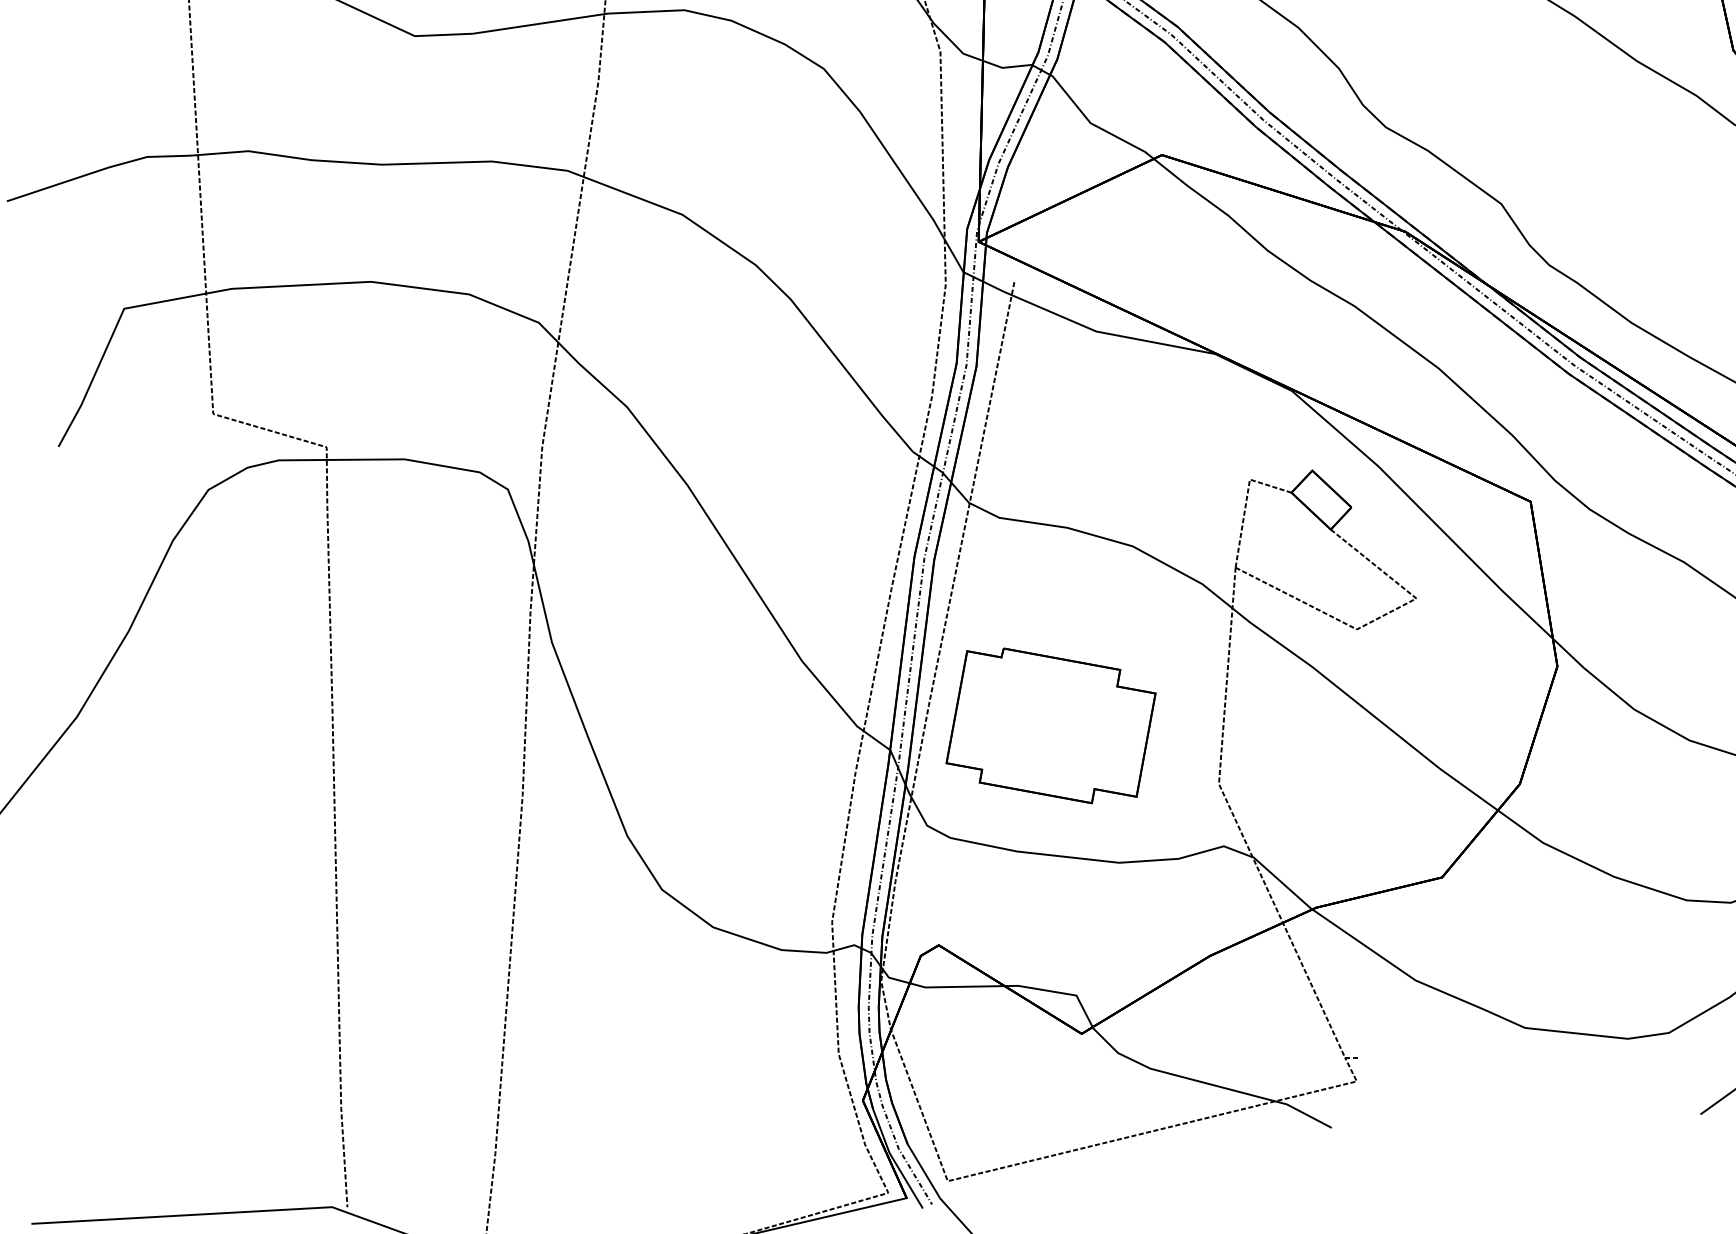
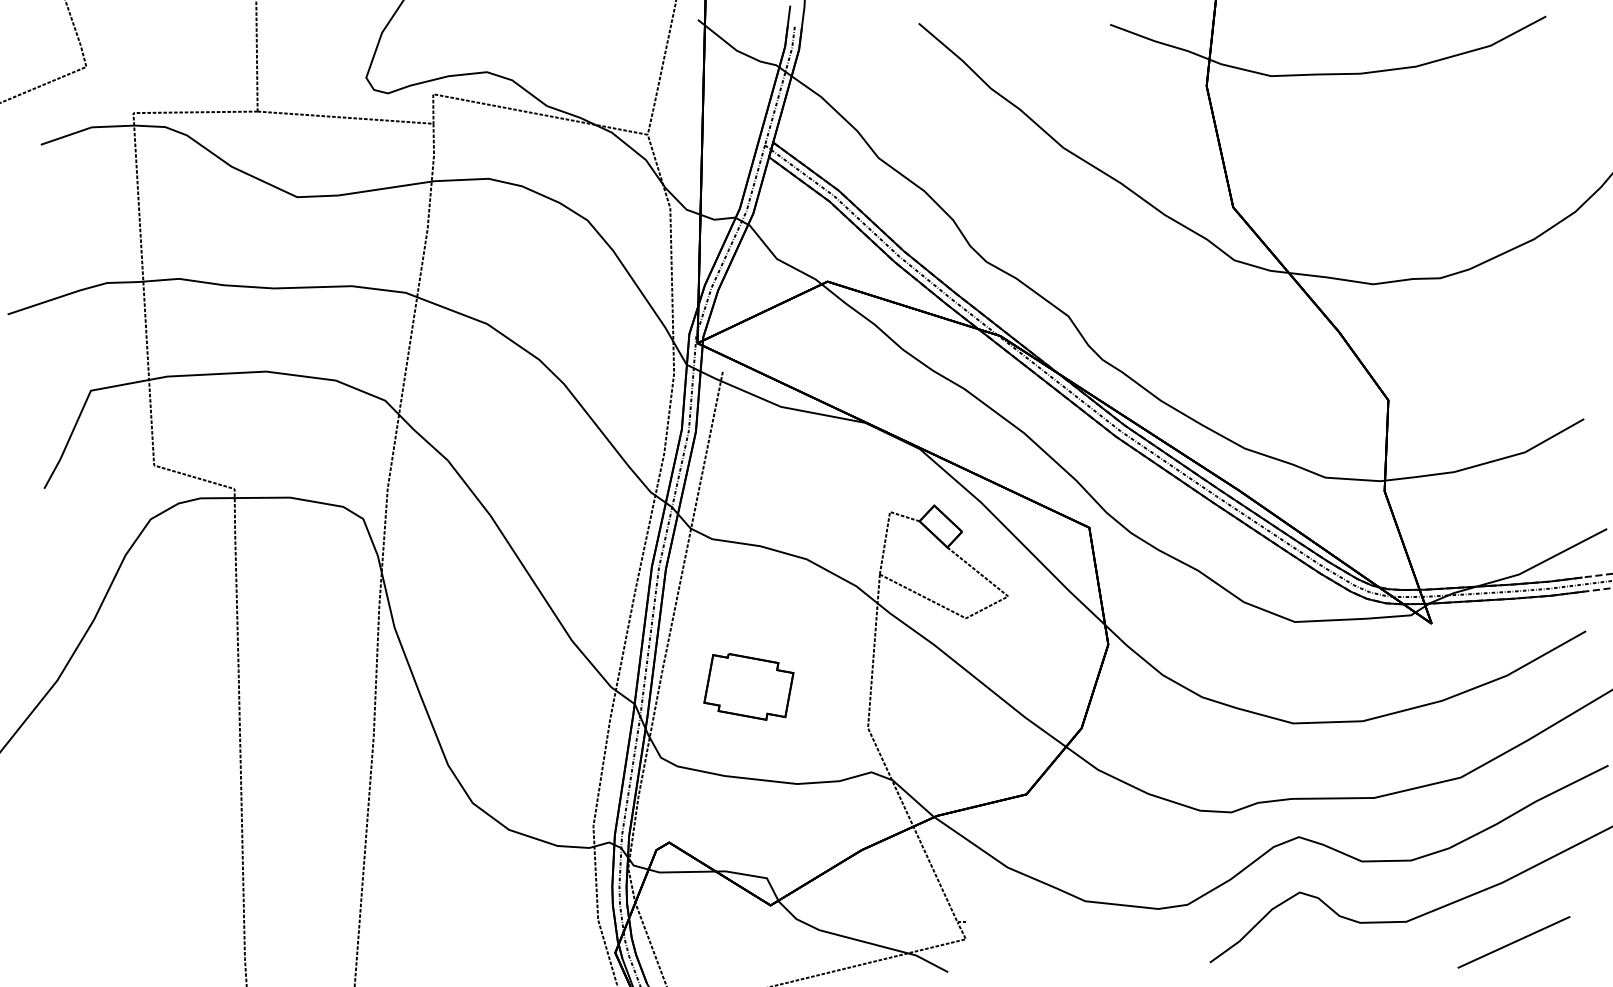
part: (1050, 725) -> (748, 686), size x0.6

